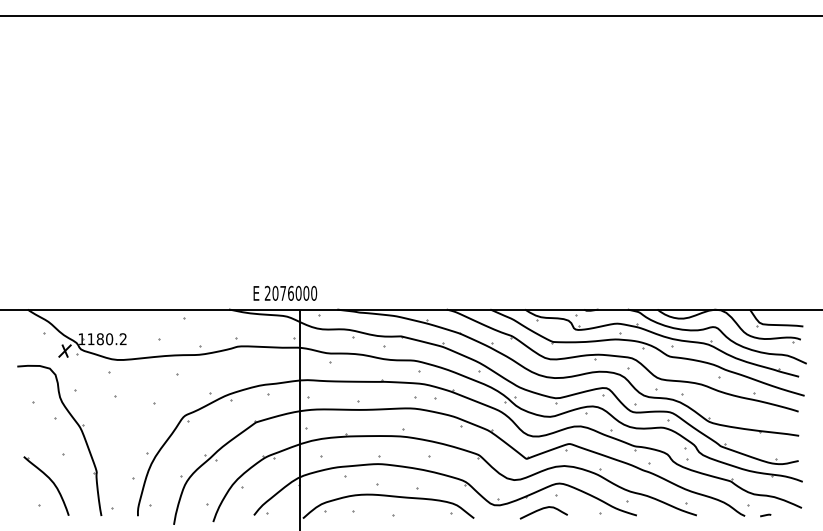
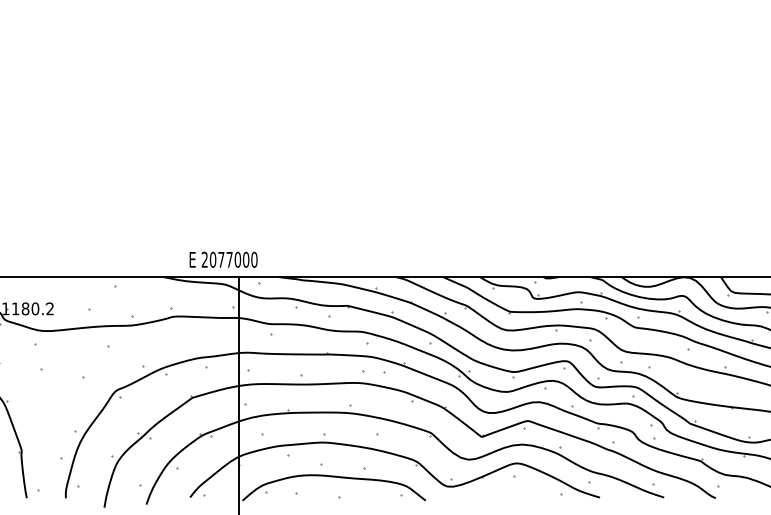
text: (290, 292) -> (229, 258), 2076000 -> 2077000
curve: (543, 509) -> (499, 491), removed
line: (765, 515) -> (737, 497), removed

